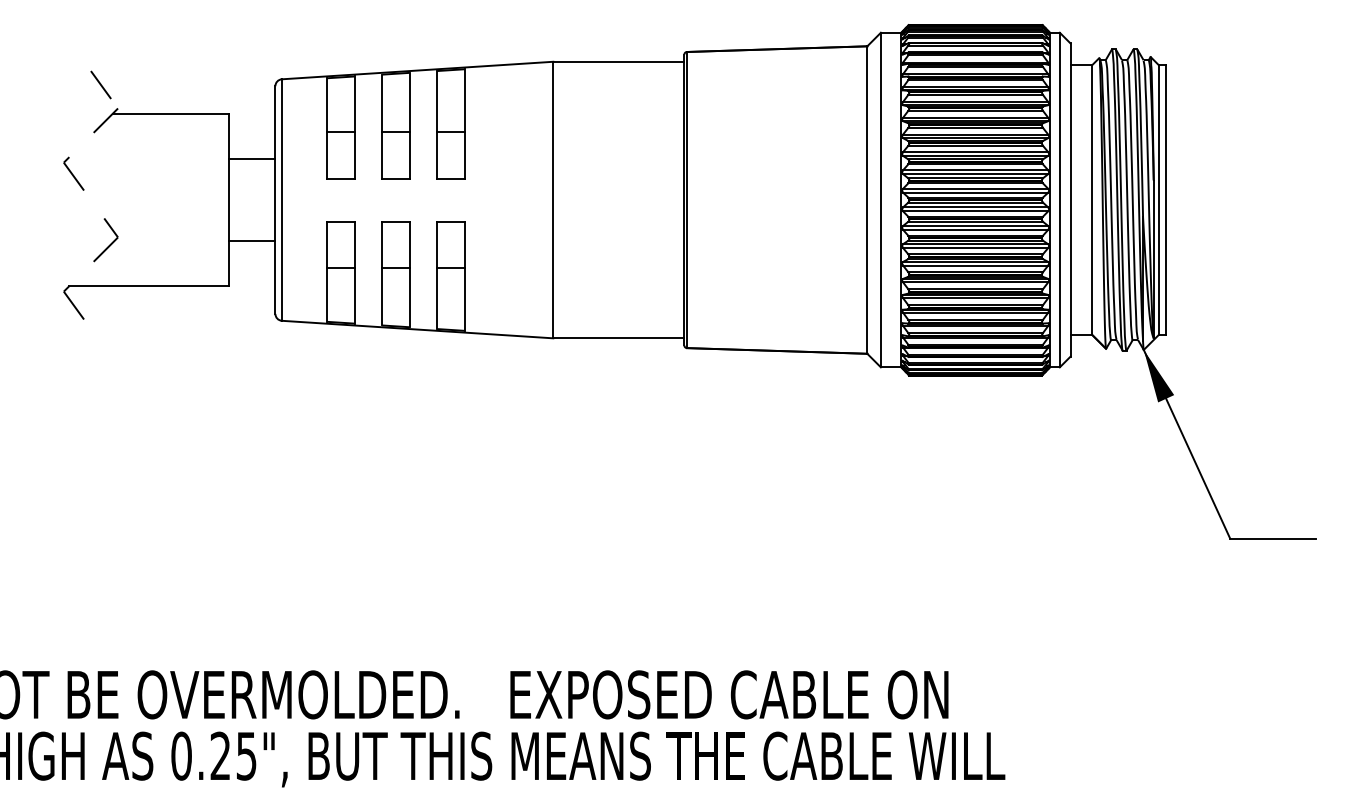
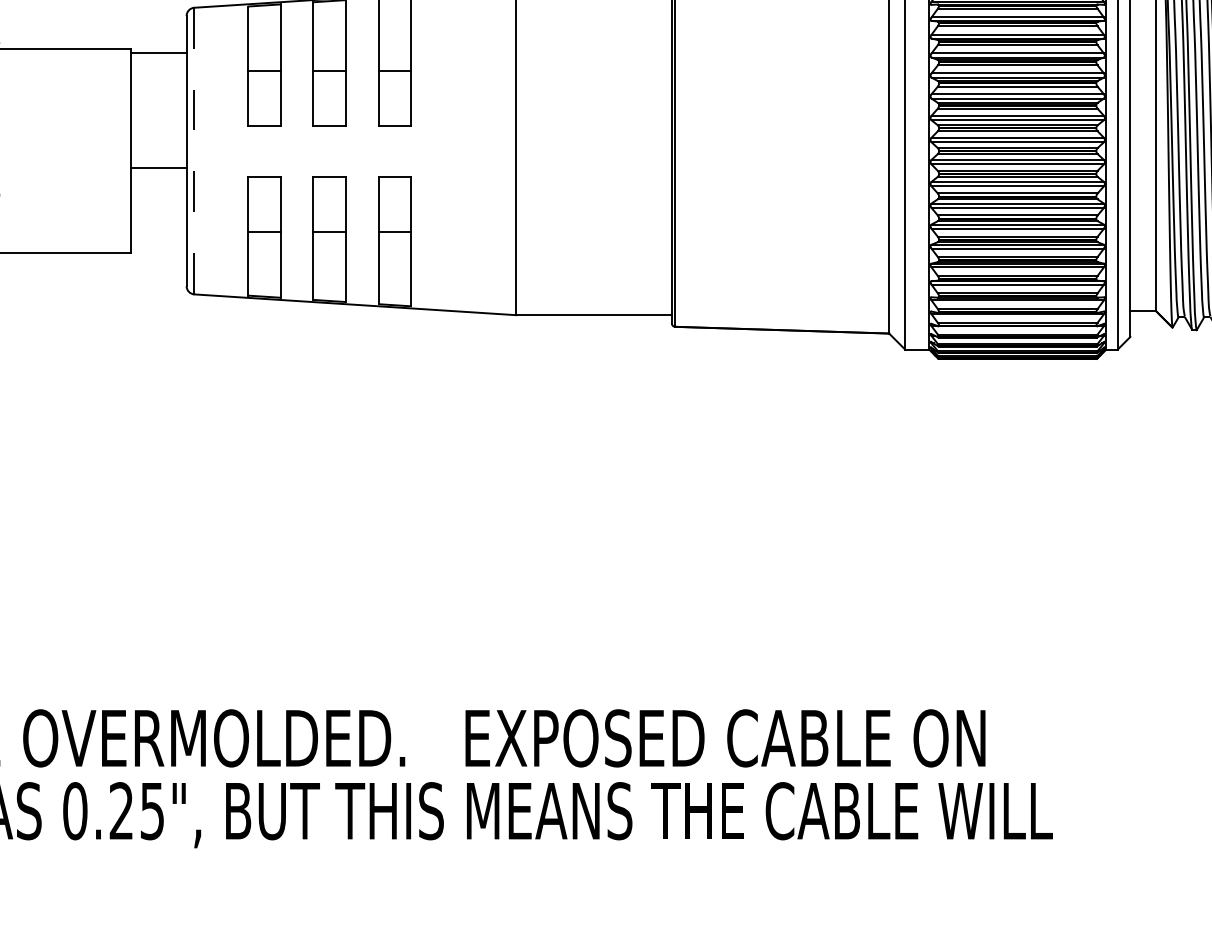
line: (251, 158) -> (158, 53), moved
line: (281, 200) -> (193, 151), solid -> dashed
line: (251, 241) -> (158, 168), moved

